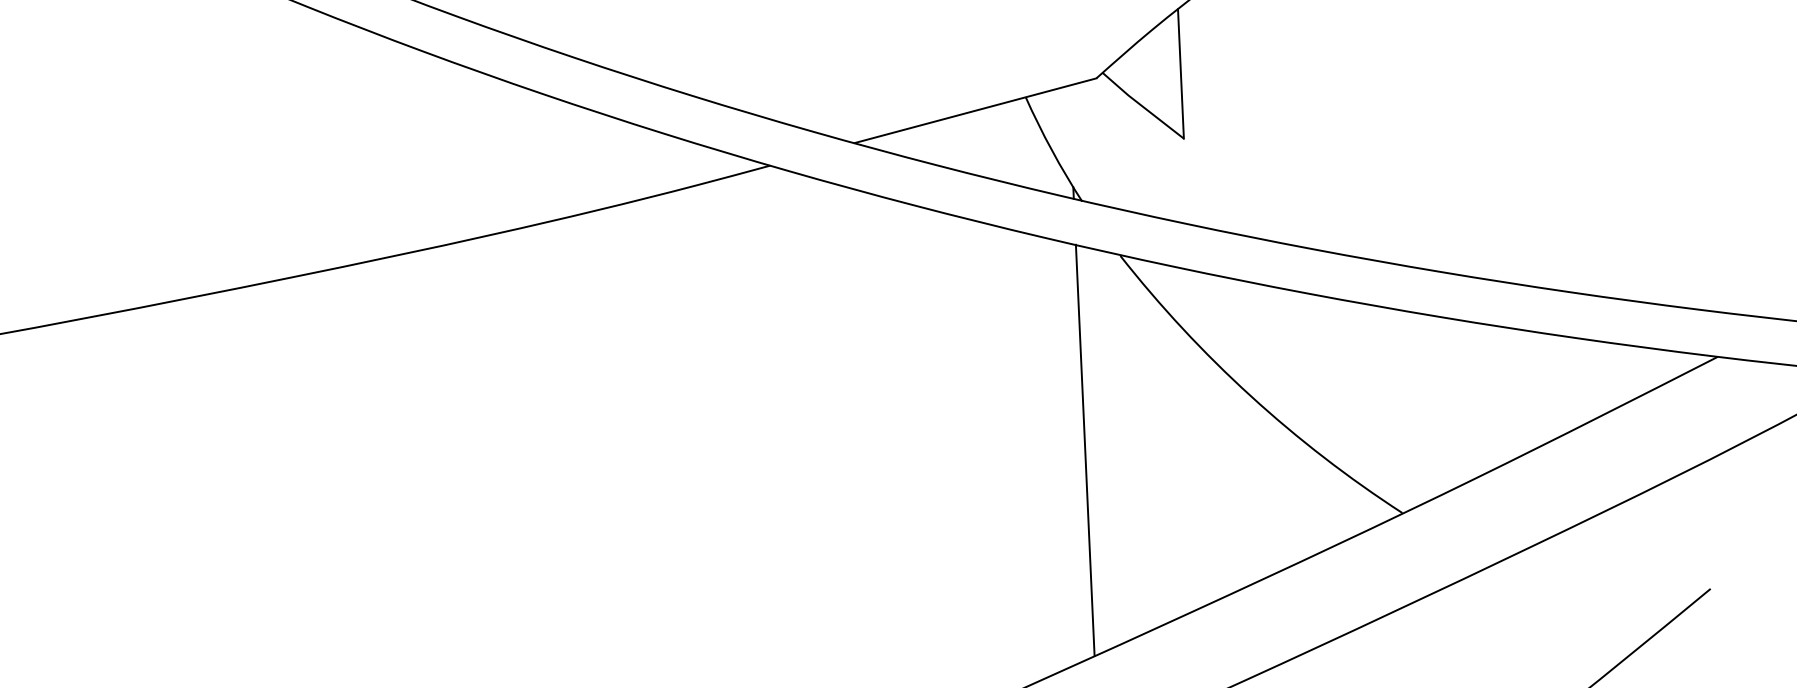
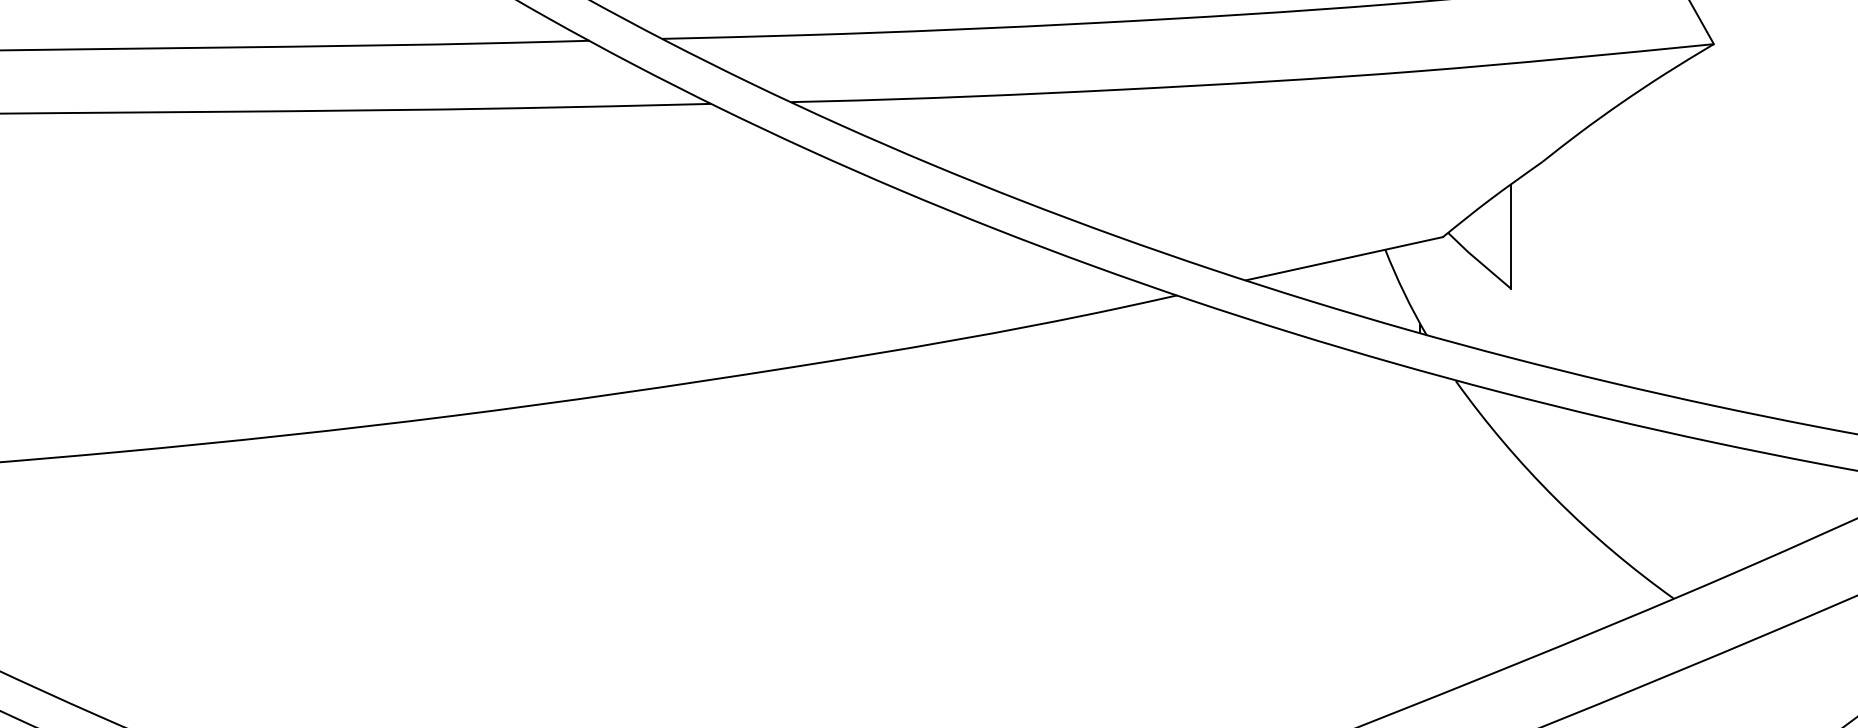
line: (1085, 450) -> (1420, 536), removed

